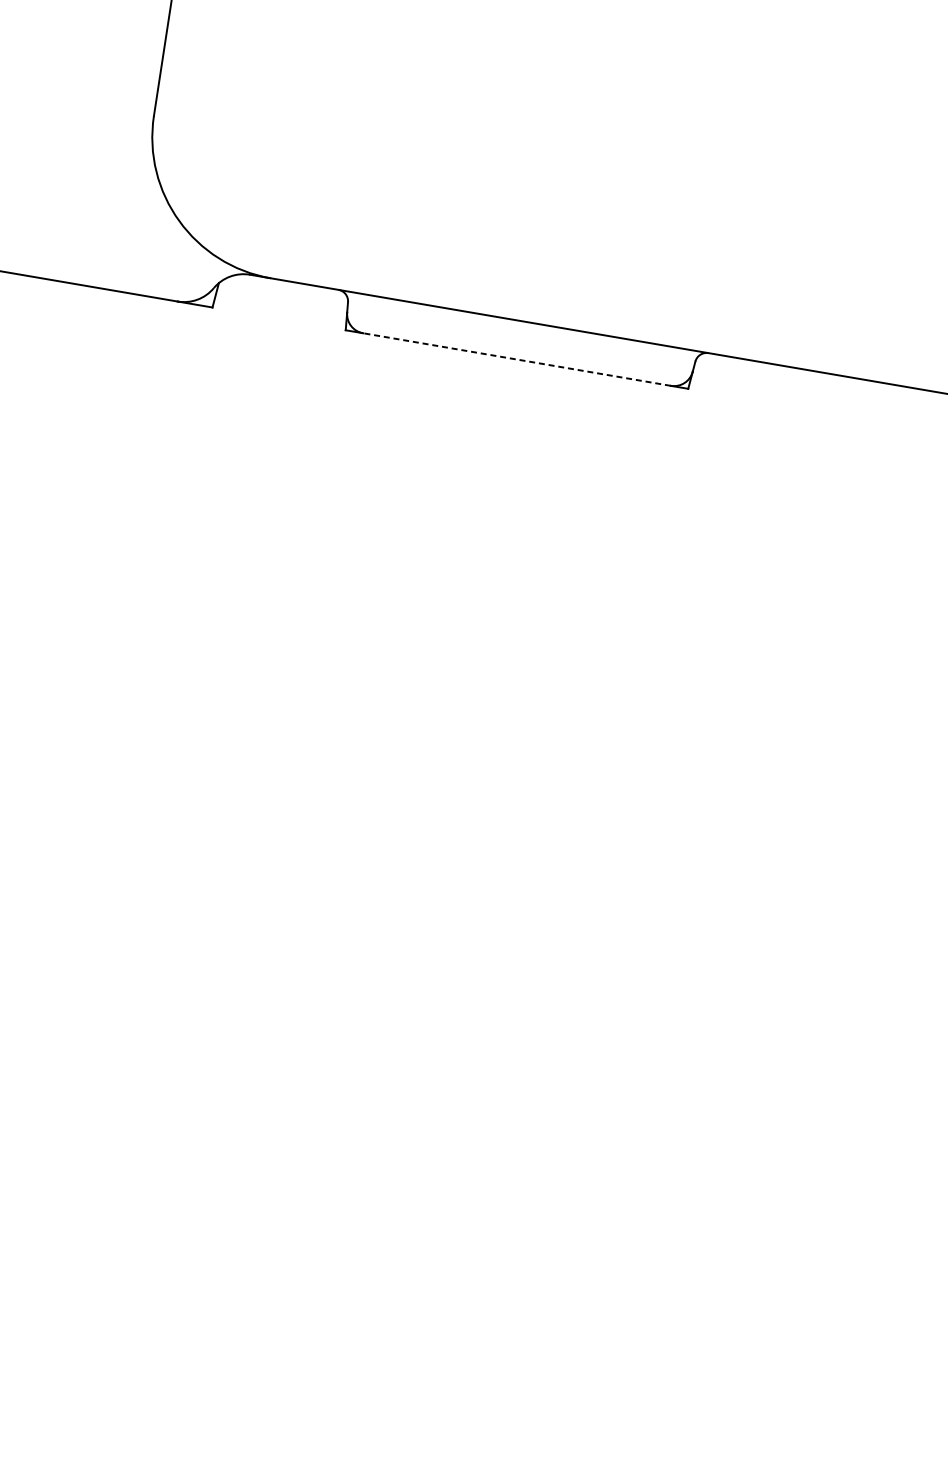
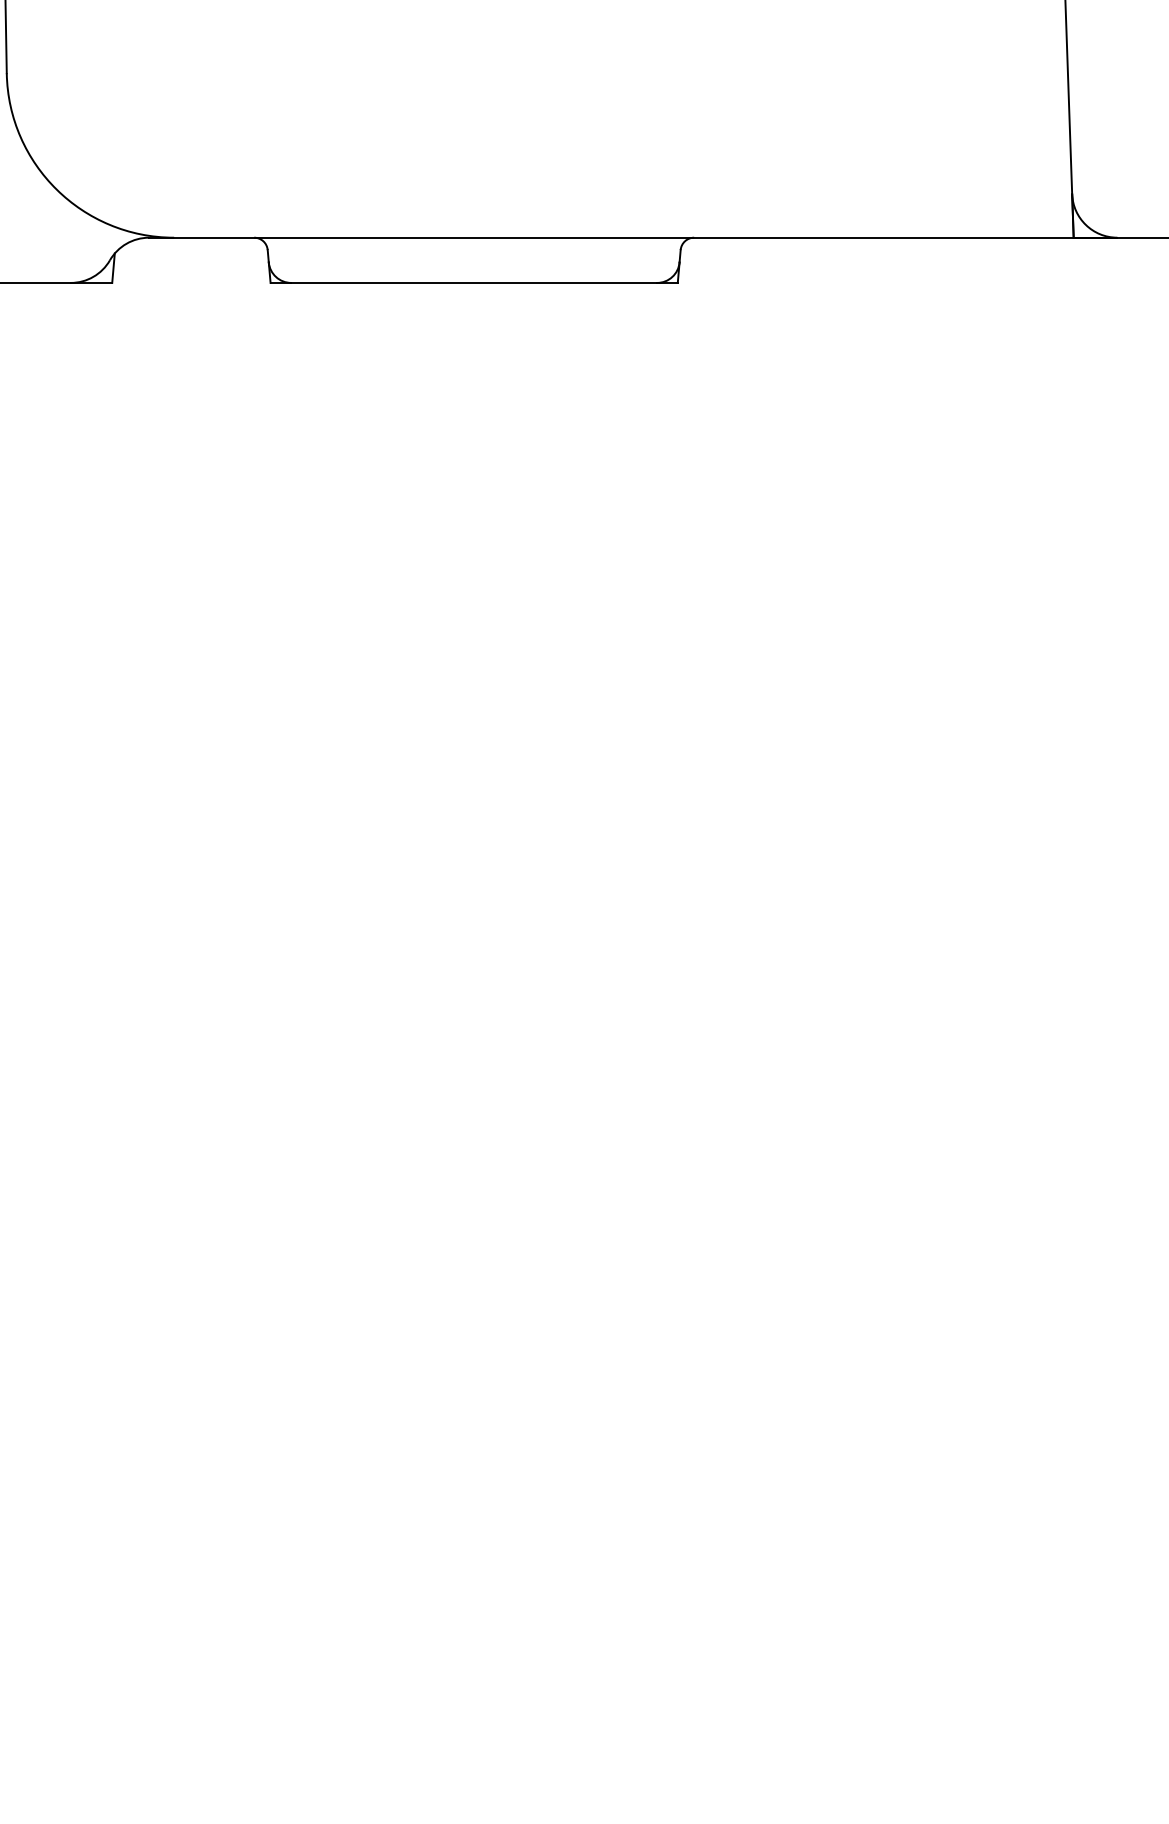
line: (517, 359) -> (474, 282), dashed -> solid

